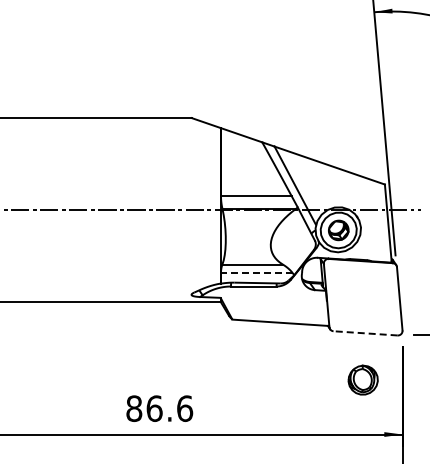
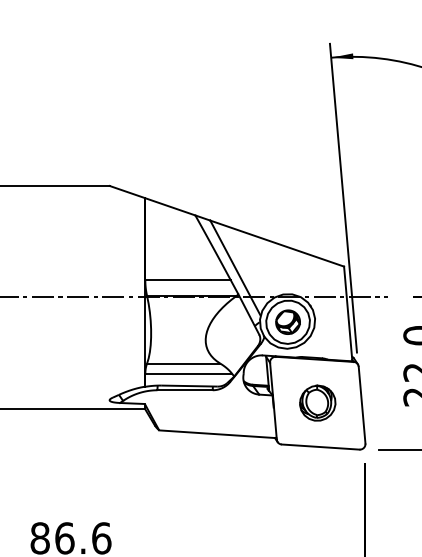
line: (256, 273) -> (188, 374), dashed -> solid
line: (365, 333) -> (320, 447), dashed -> solid
part: (362, 379) -> (316, 402), moved

